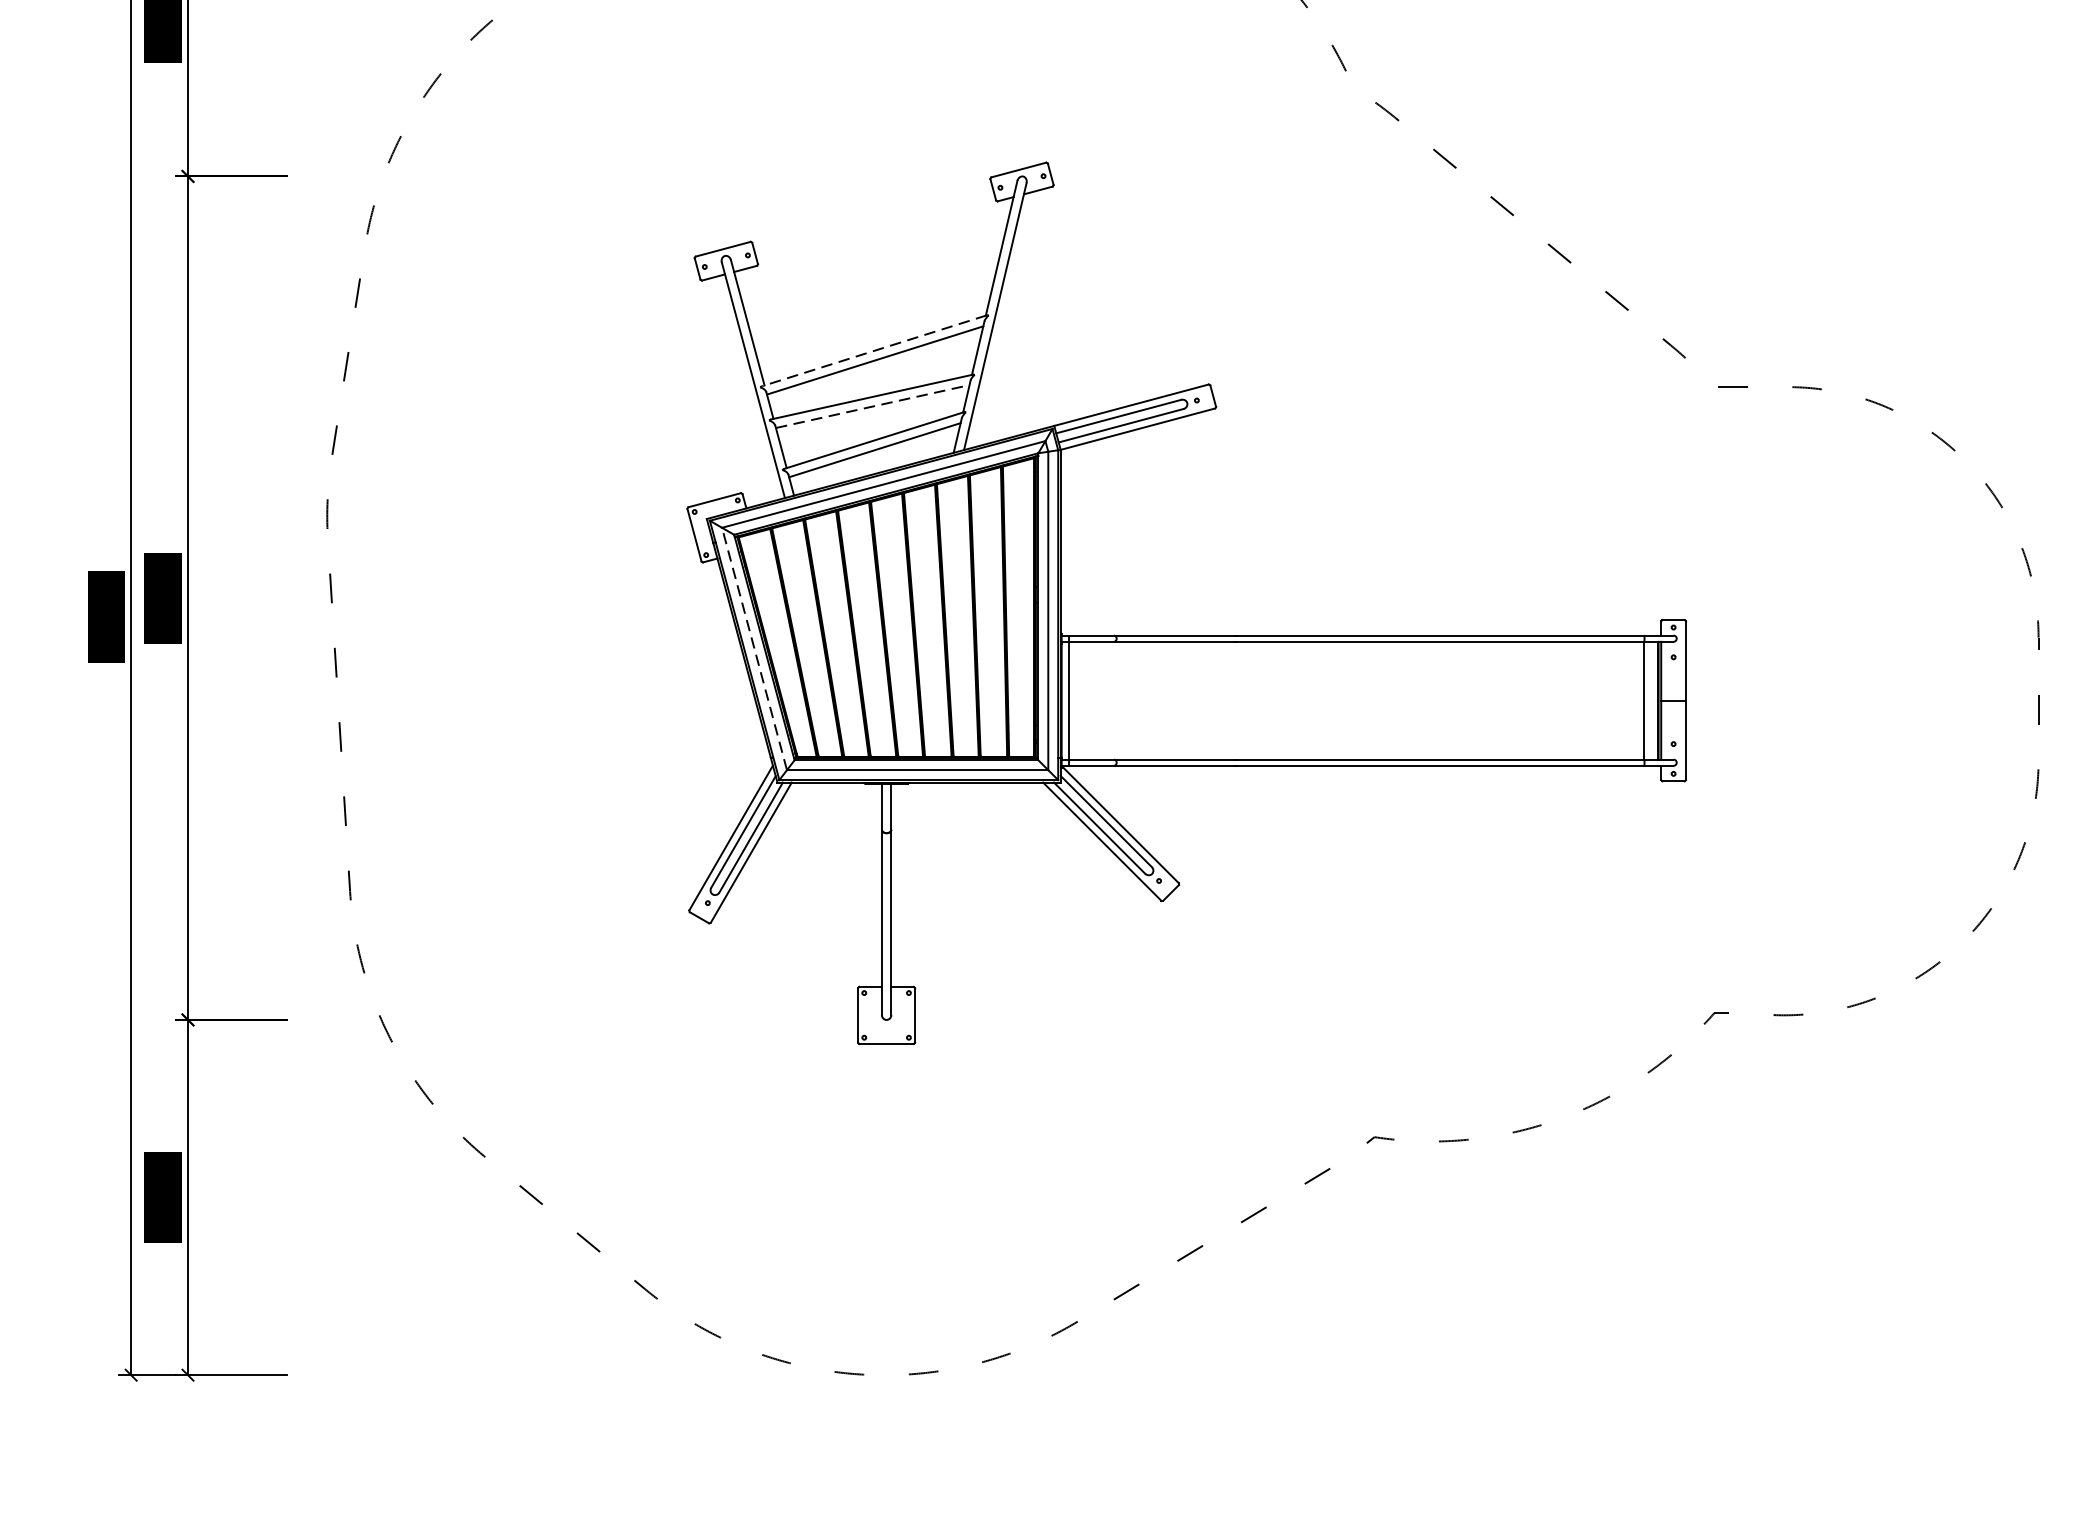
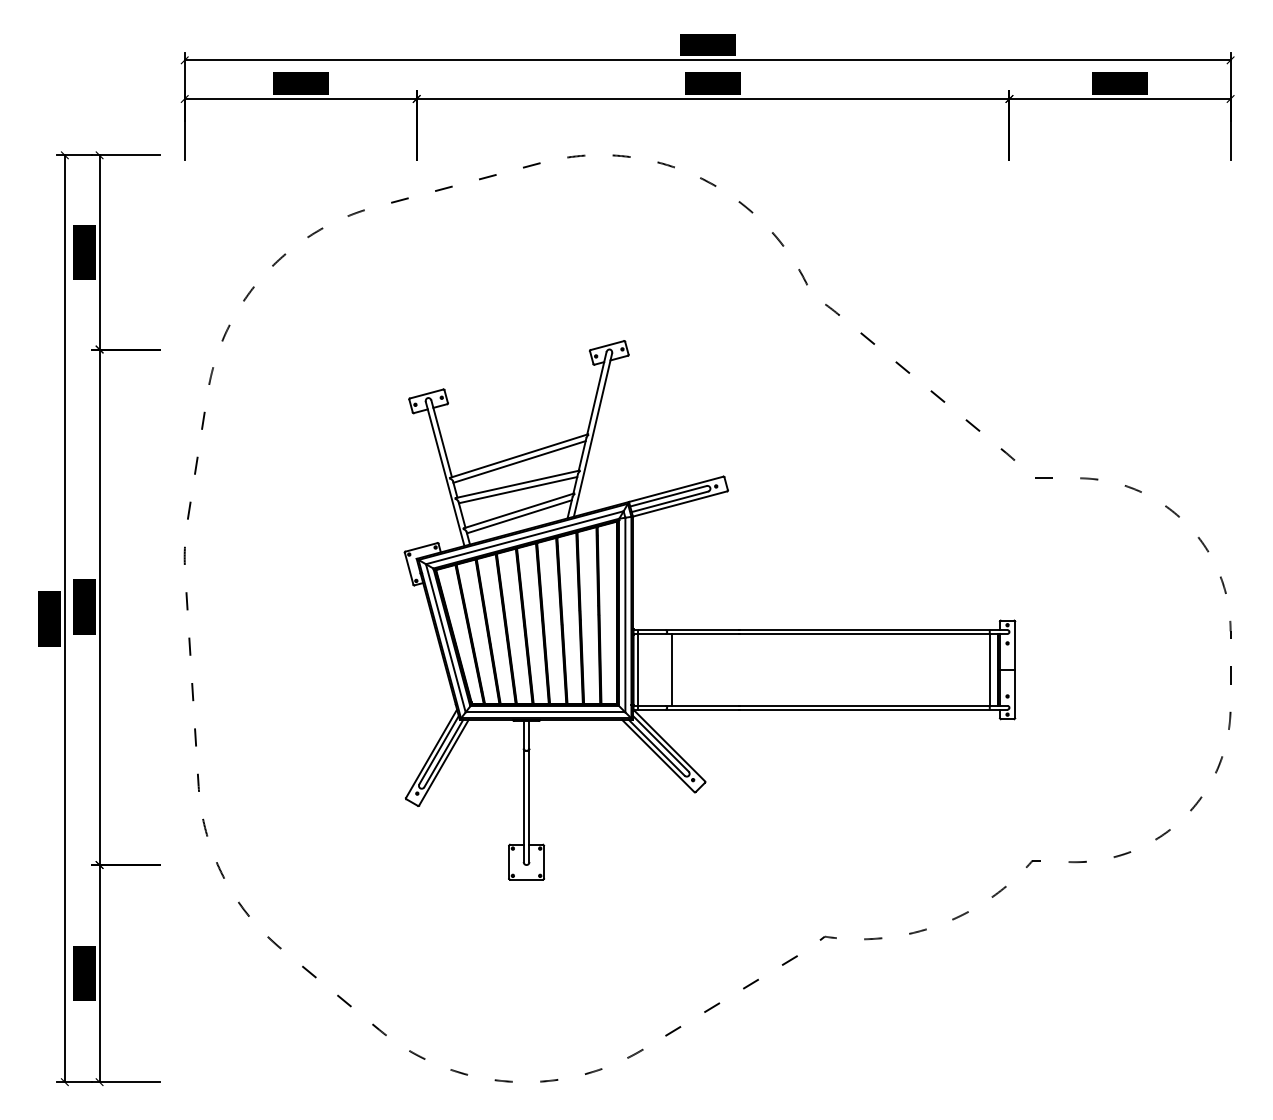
line: (875, 351) -> (519, 456), dashed -> solid
line: (873, 407) -> (518, 490), dashed -> solid
line: (753, 649) -> (445, 638), dashed -> solid
line: (1125, 700) -> (672, 669), added

